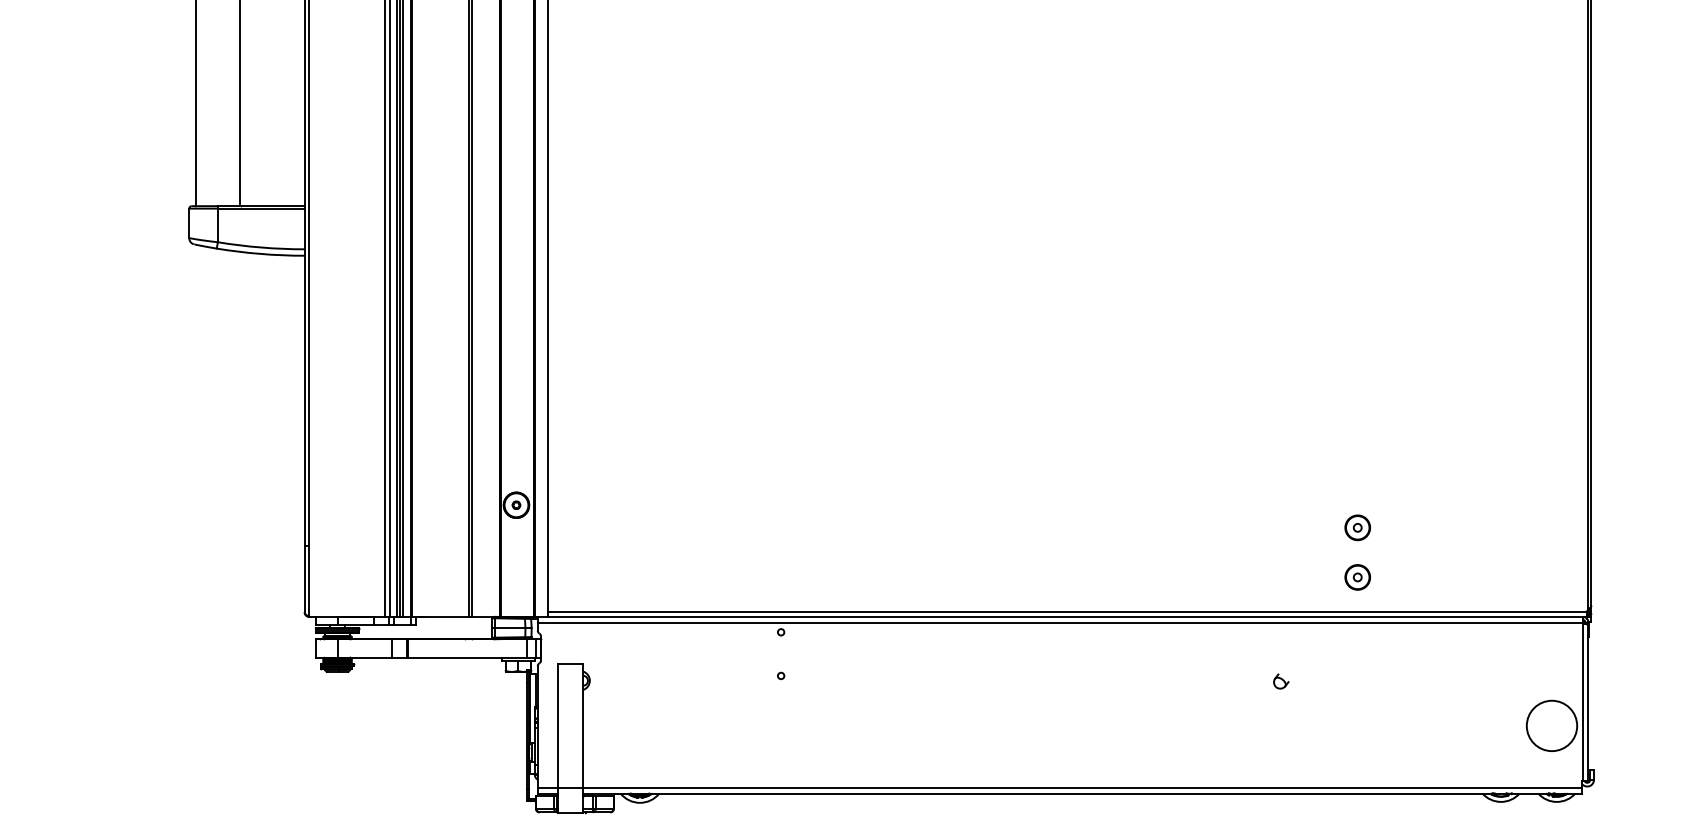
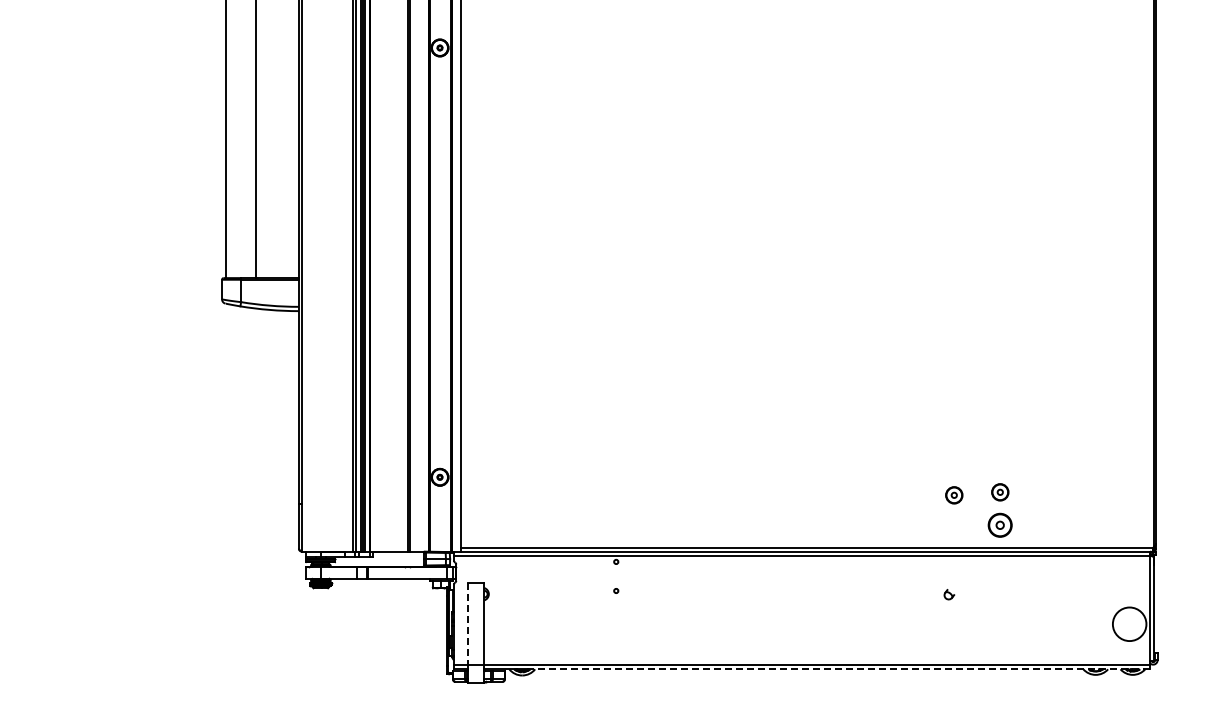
part: (1288, 532) -> (954, 495), added
part: (1358, 577) -> (1000, 525), size x1.4
line: (557, 726) -> (467, 624), solid -> dashed
line: (1114, 793) -> (838, 669), solid -> dashed

